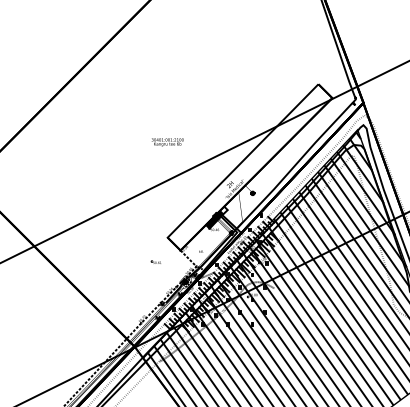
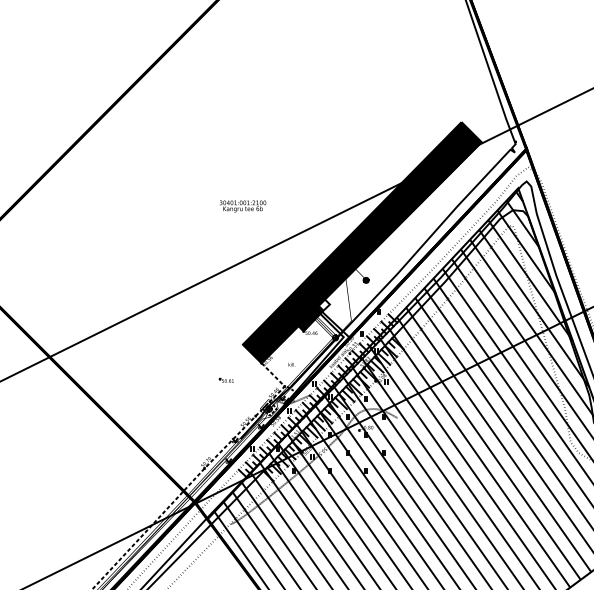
fill: (249, 167) -> (361, 242), added

